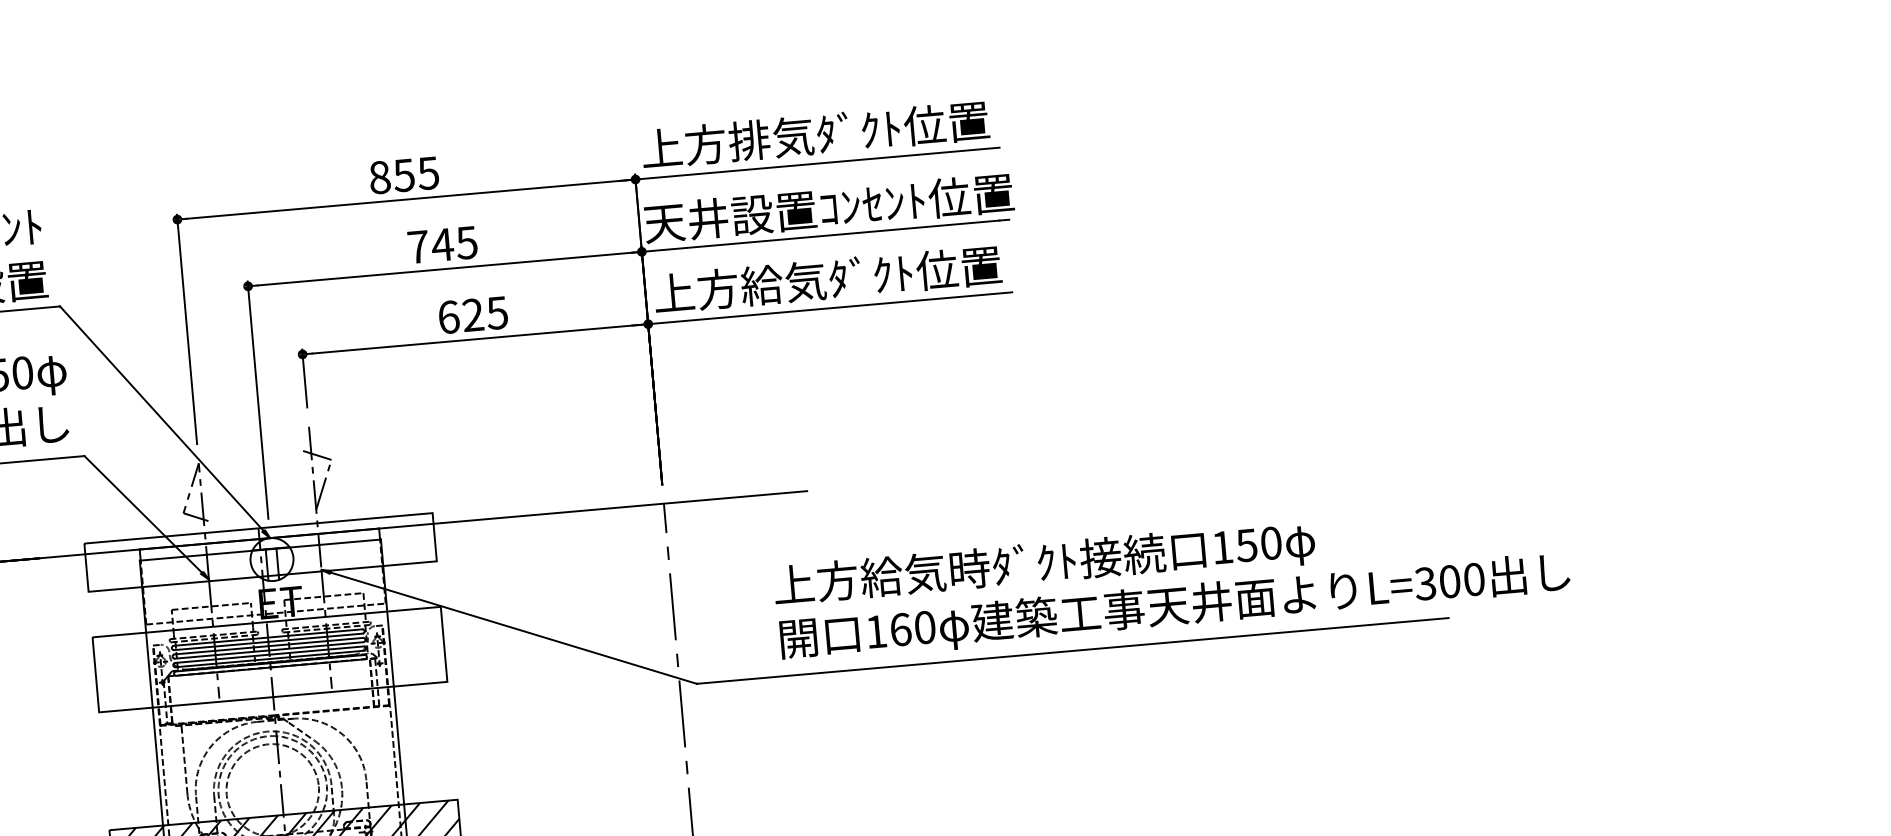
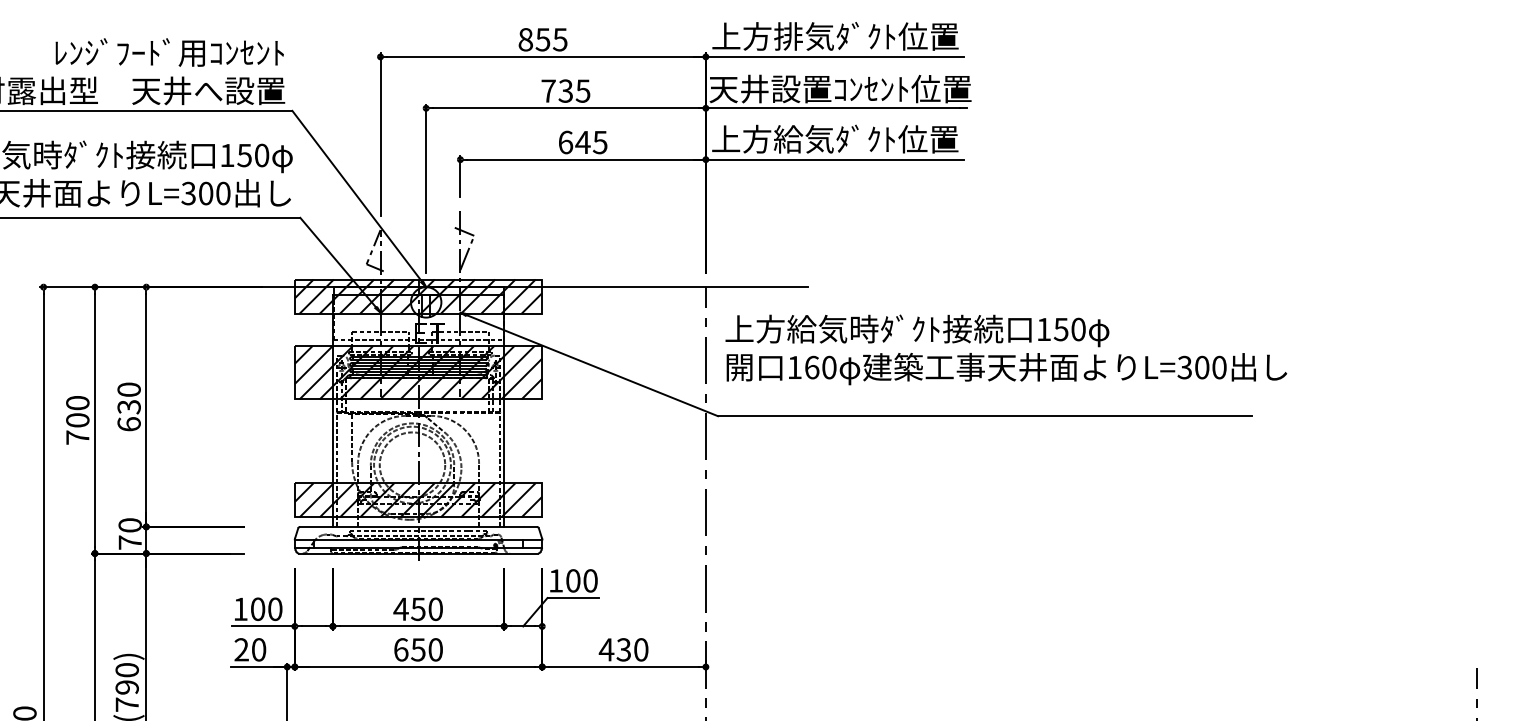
text: (442, 244) -> (565, 90), 745 -> 735
text: (472, 313) -> (582, 141), 625 -> 645
hatch: (260, 552) -> (418, 296), added
text: (1172, 580) -> (1006, 349), moved
hatch: (269, 659) -> (418, 372), added

